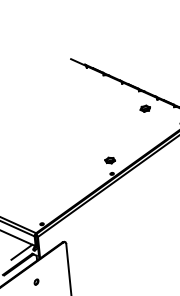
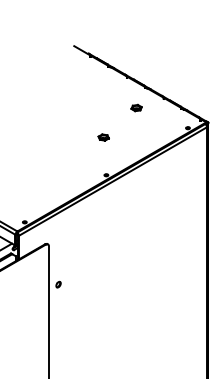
part: (145, 108) -> (136, 107), moved
part: (109, 160) -> (103, 137), moved
part: (36, 281) -> (58, 284), moved

